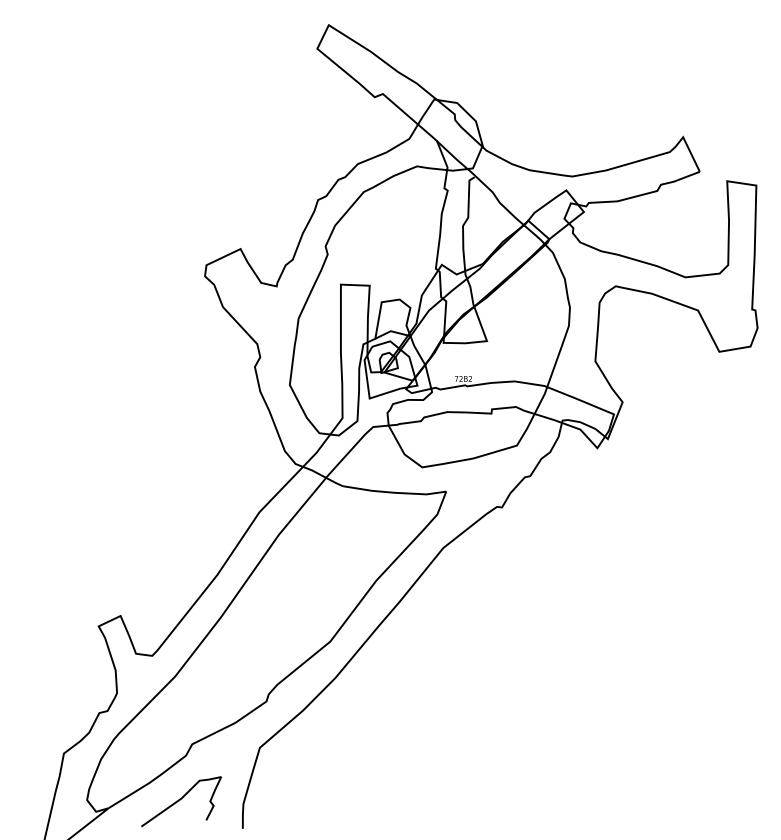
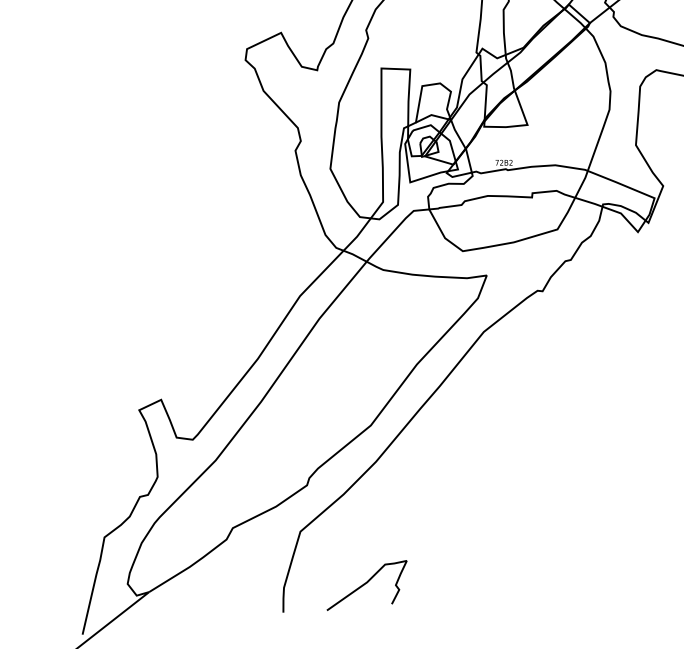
curve: (180, 800) -> (366, 584), moved

